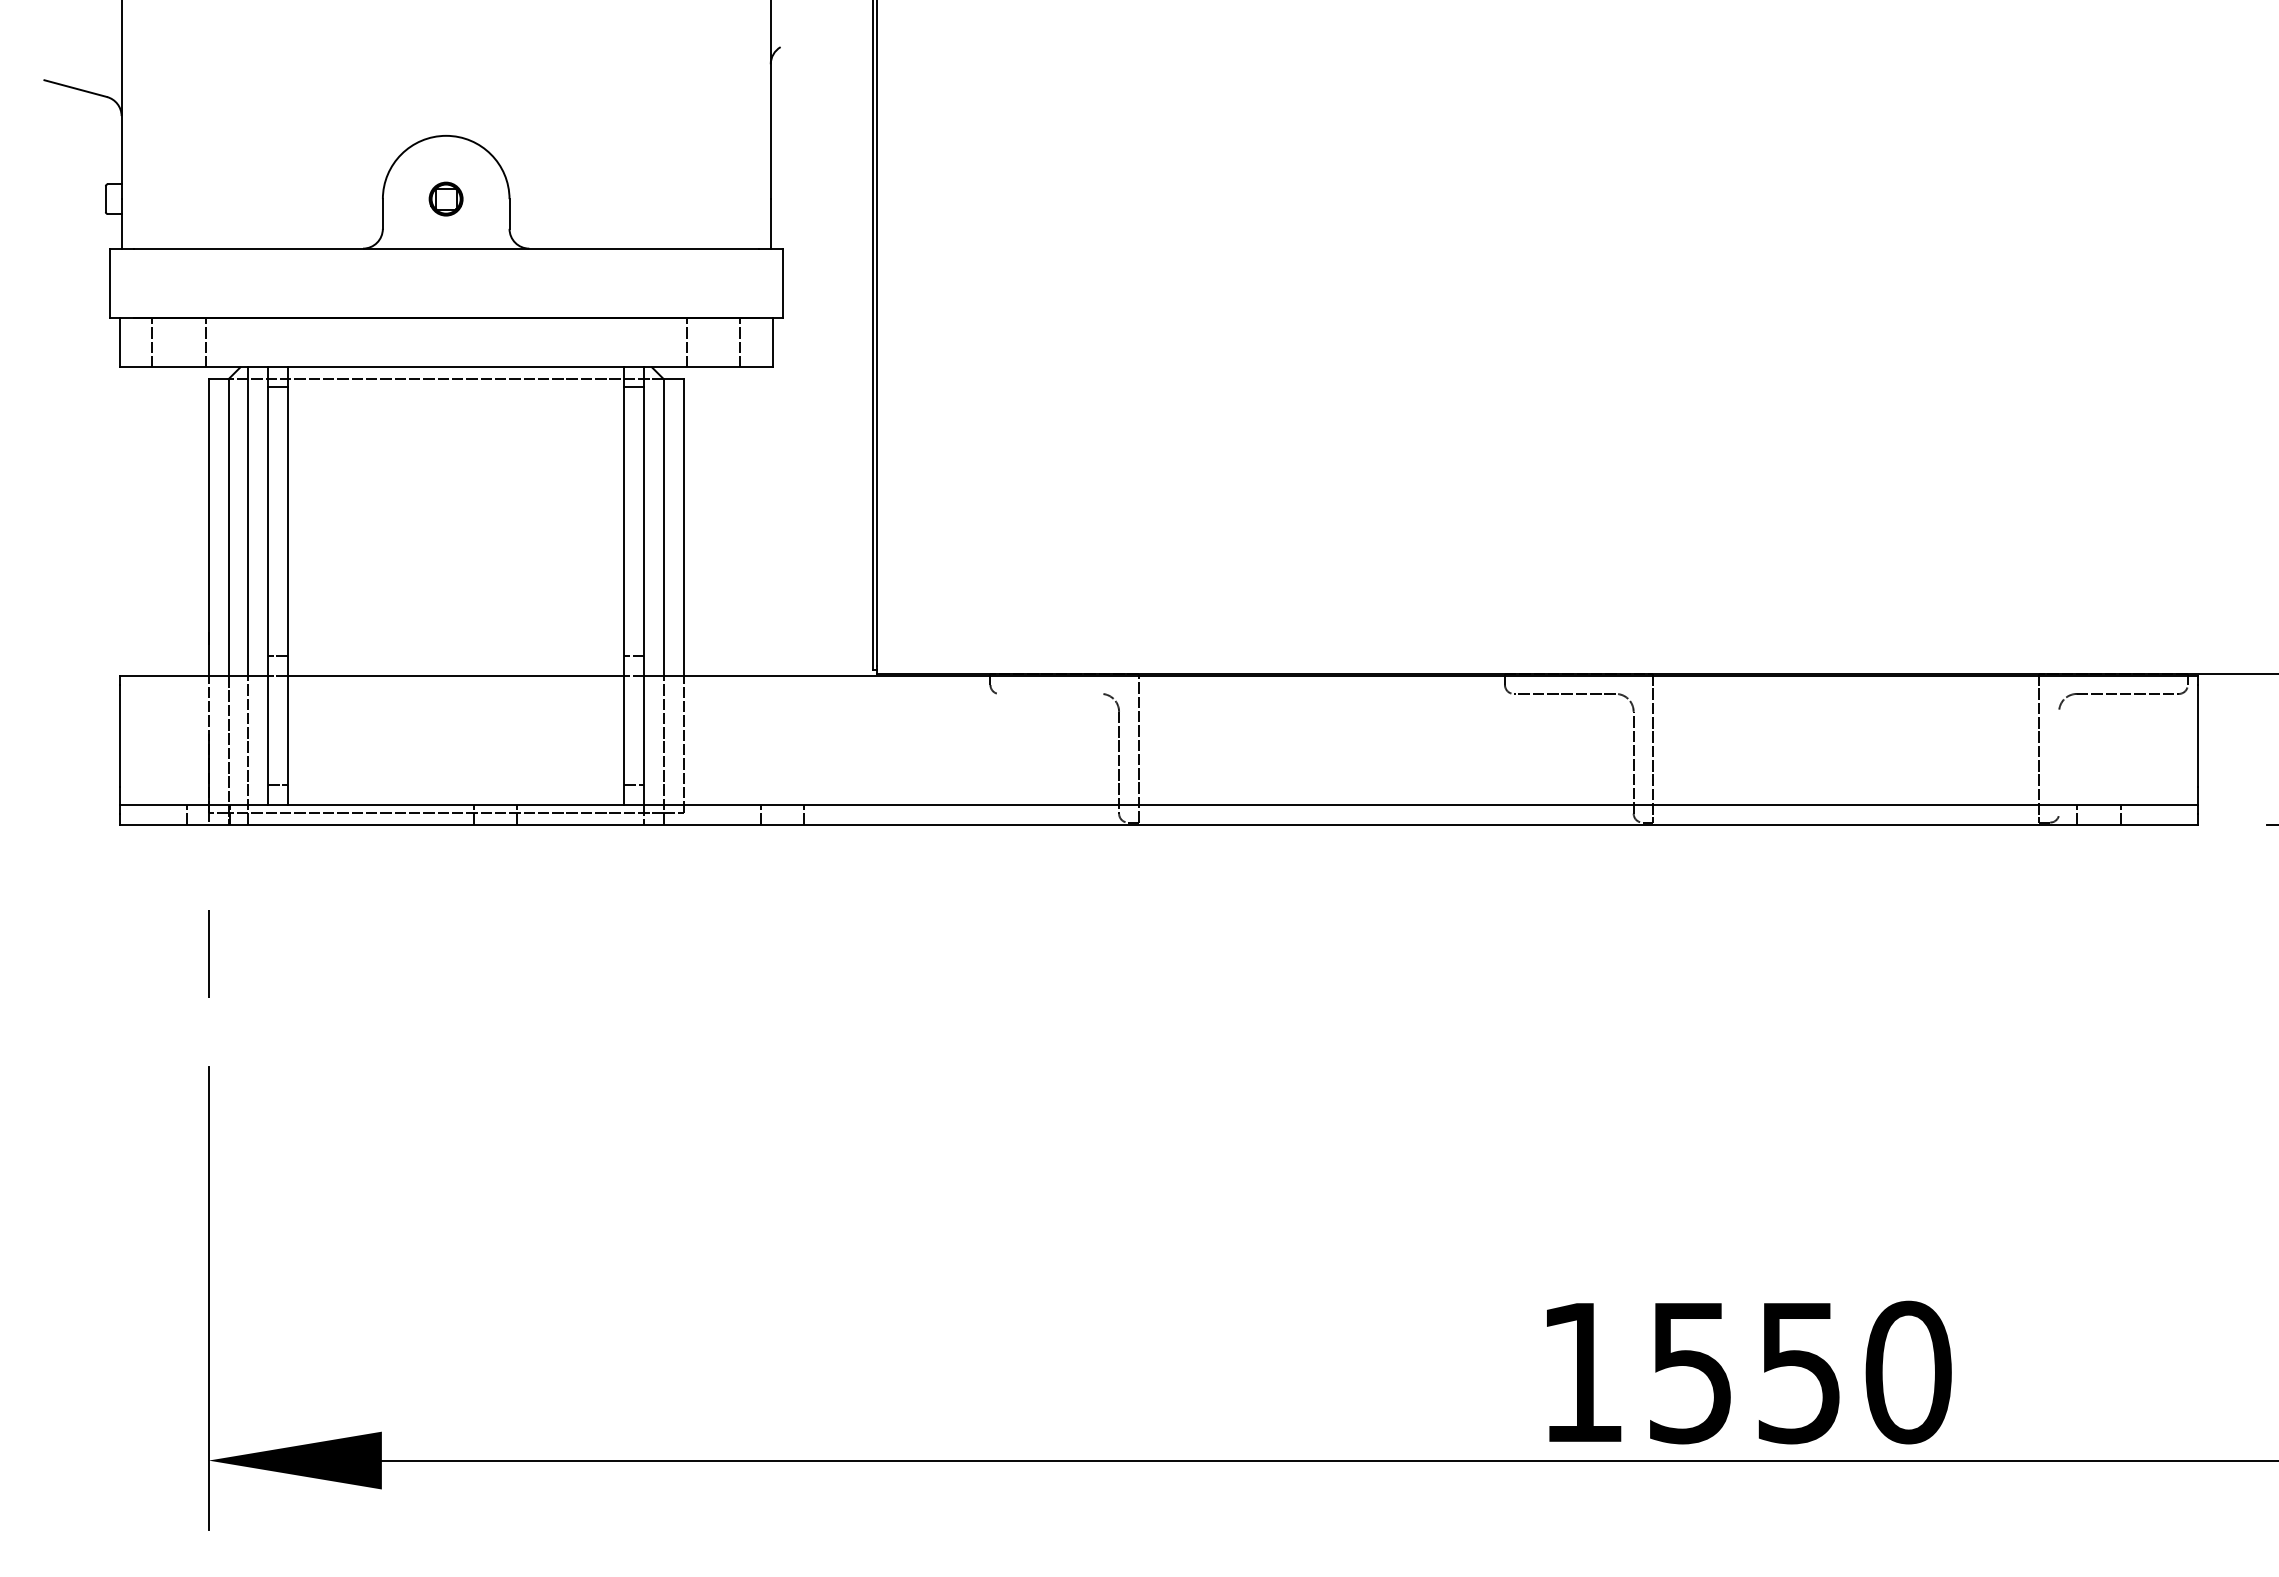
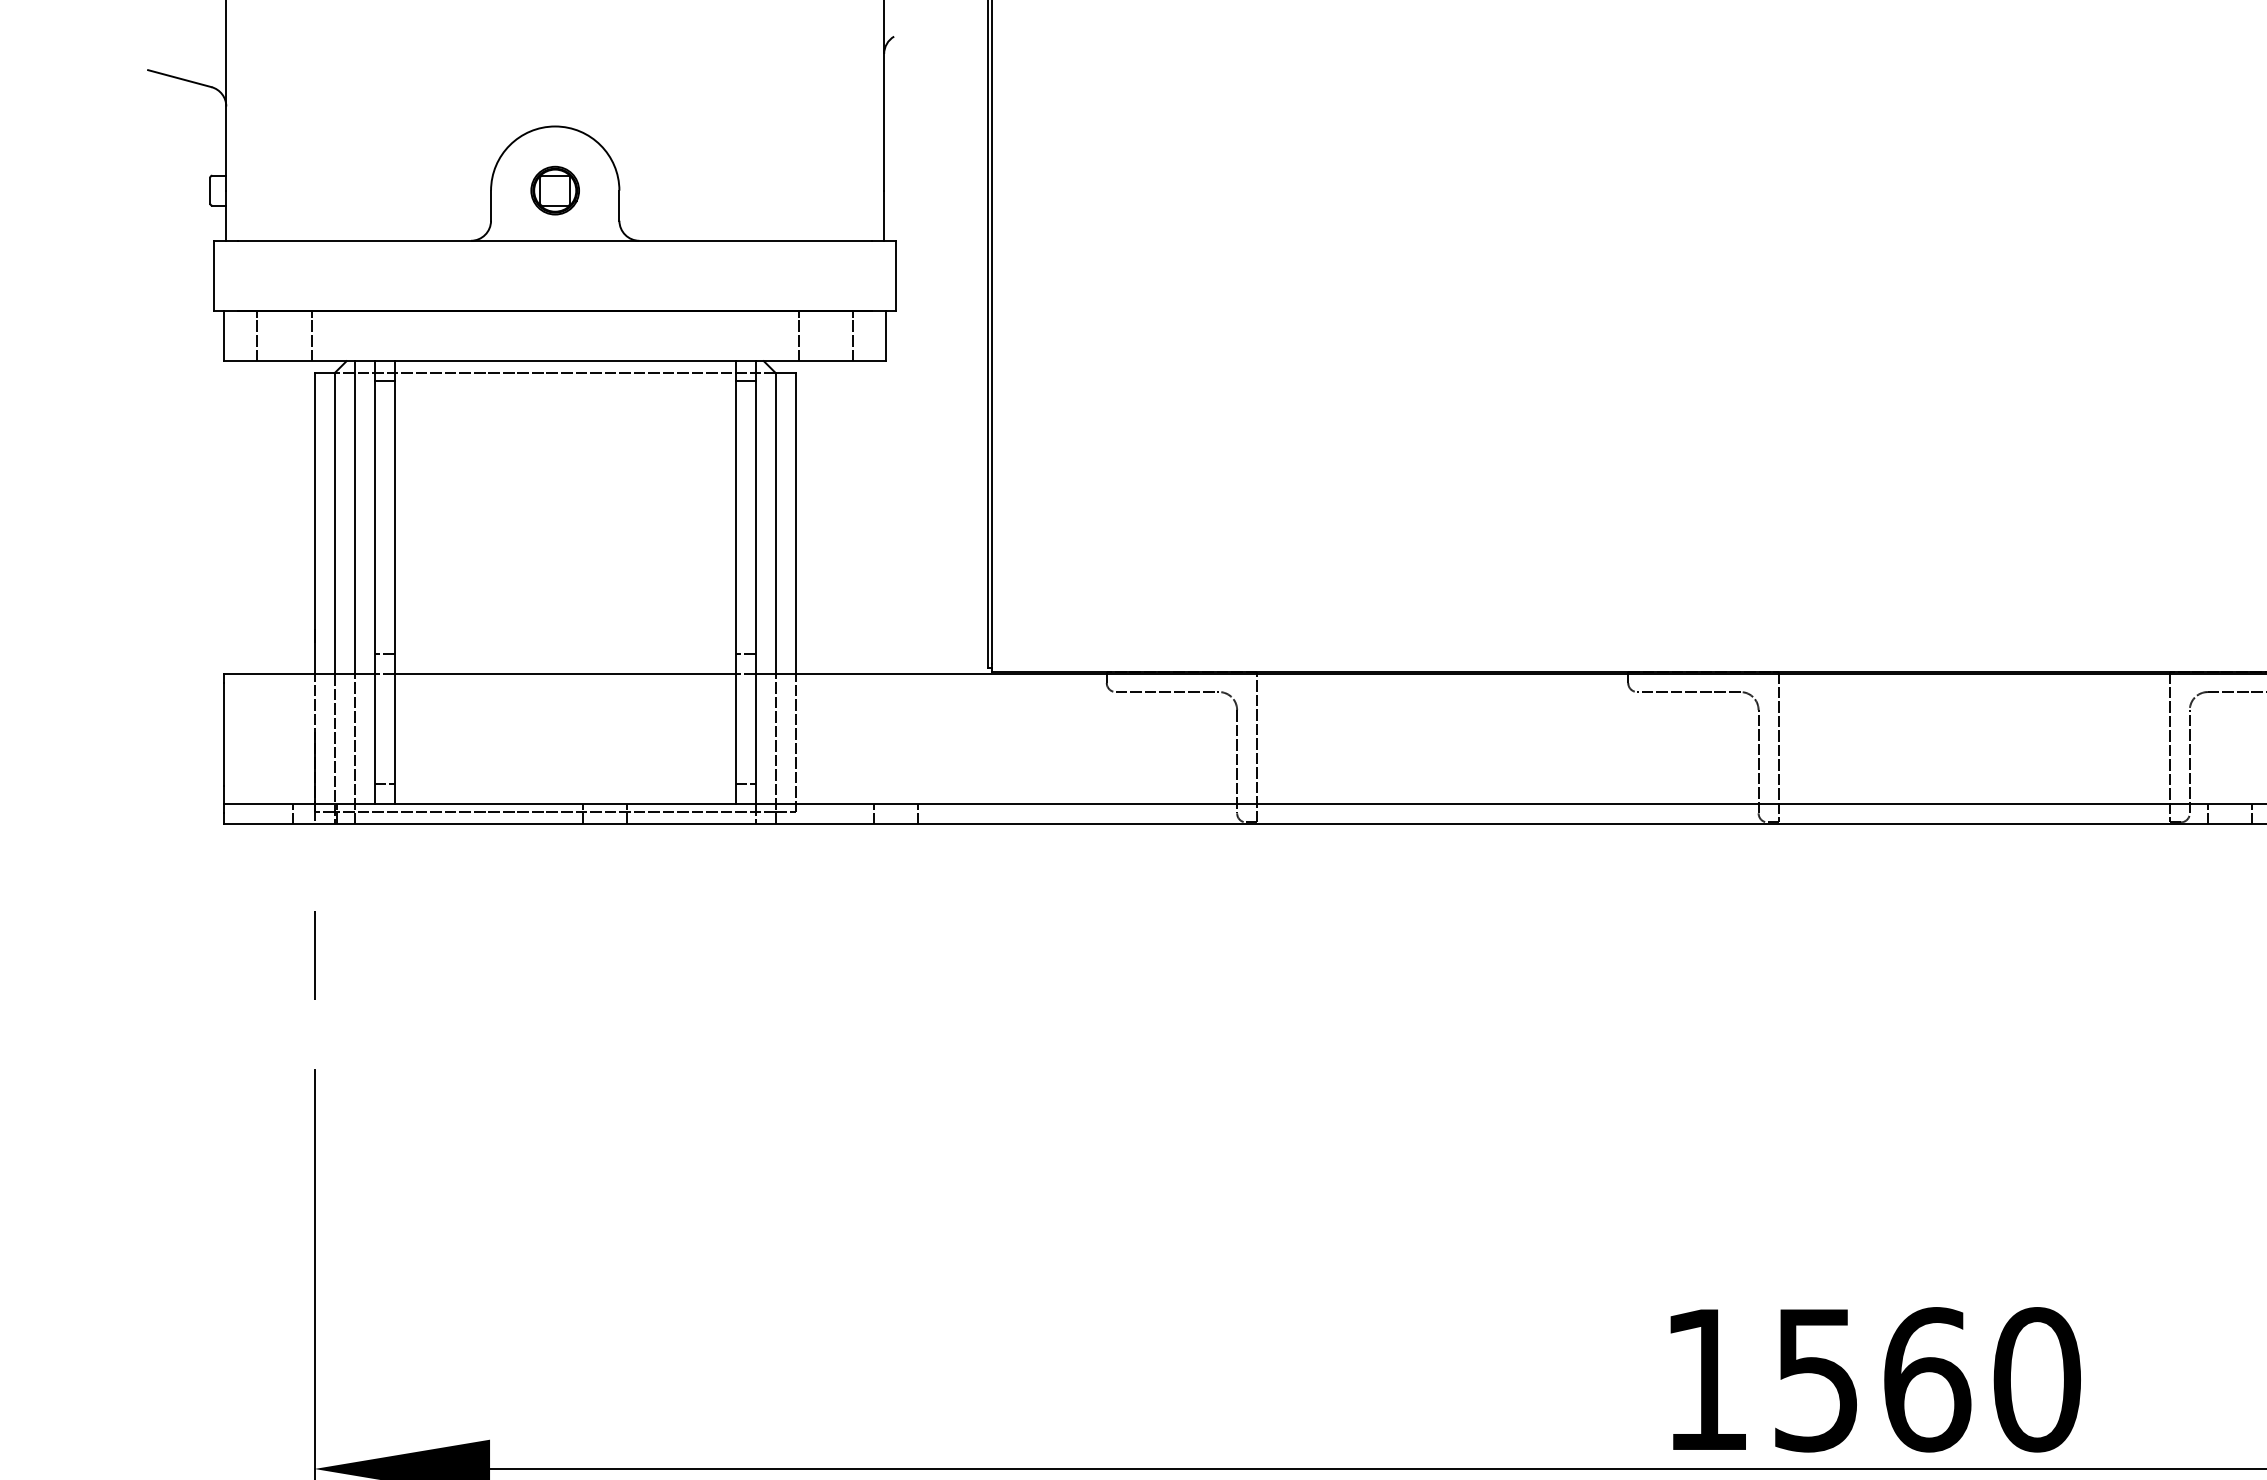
part: (445, 198) -> (554, 189), size x1.43
line: (1050, 693) -> (1167, 691), added
line: (2059, 762) -> (2190, 761), added
text: (1800, 1372) -> (1927, 1379), 1550 -> 1560

